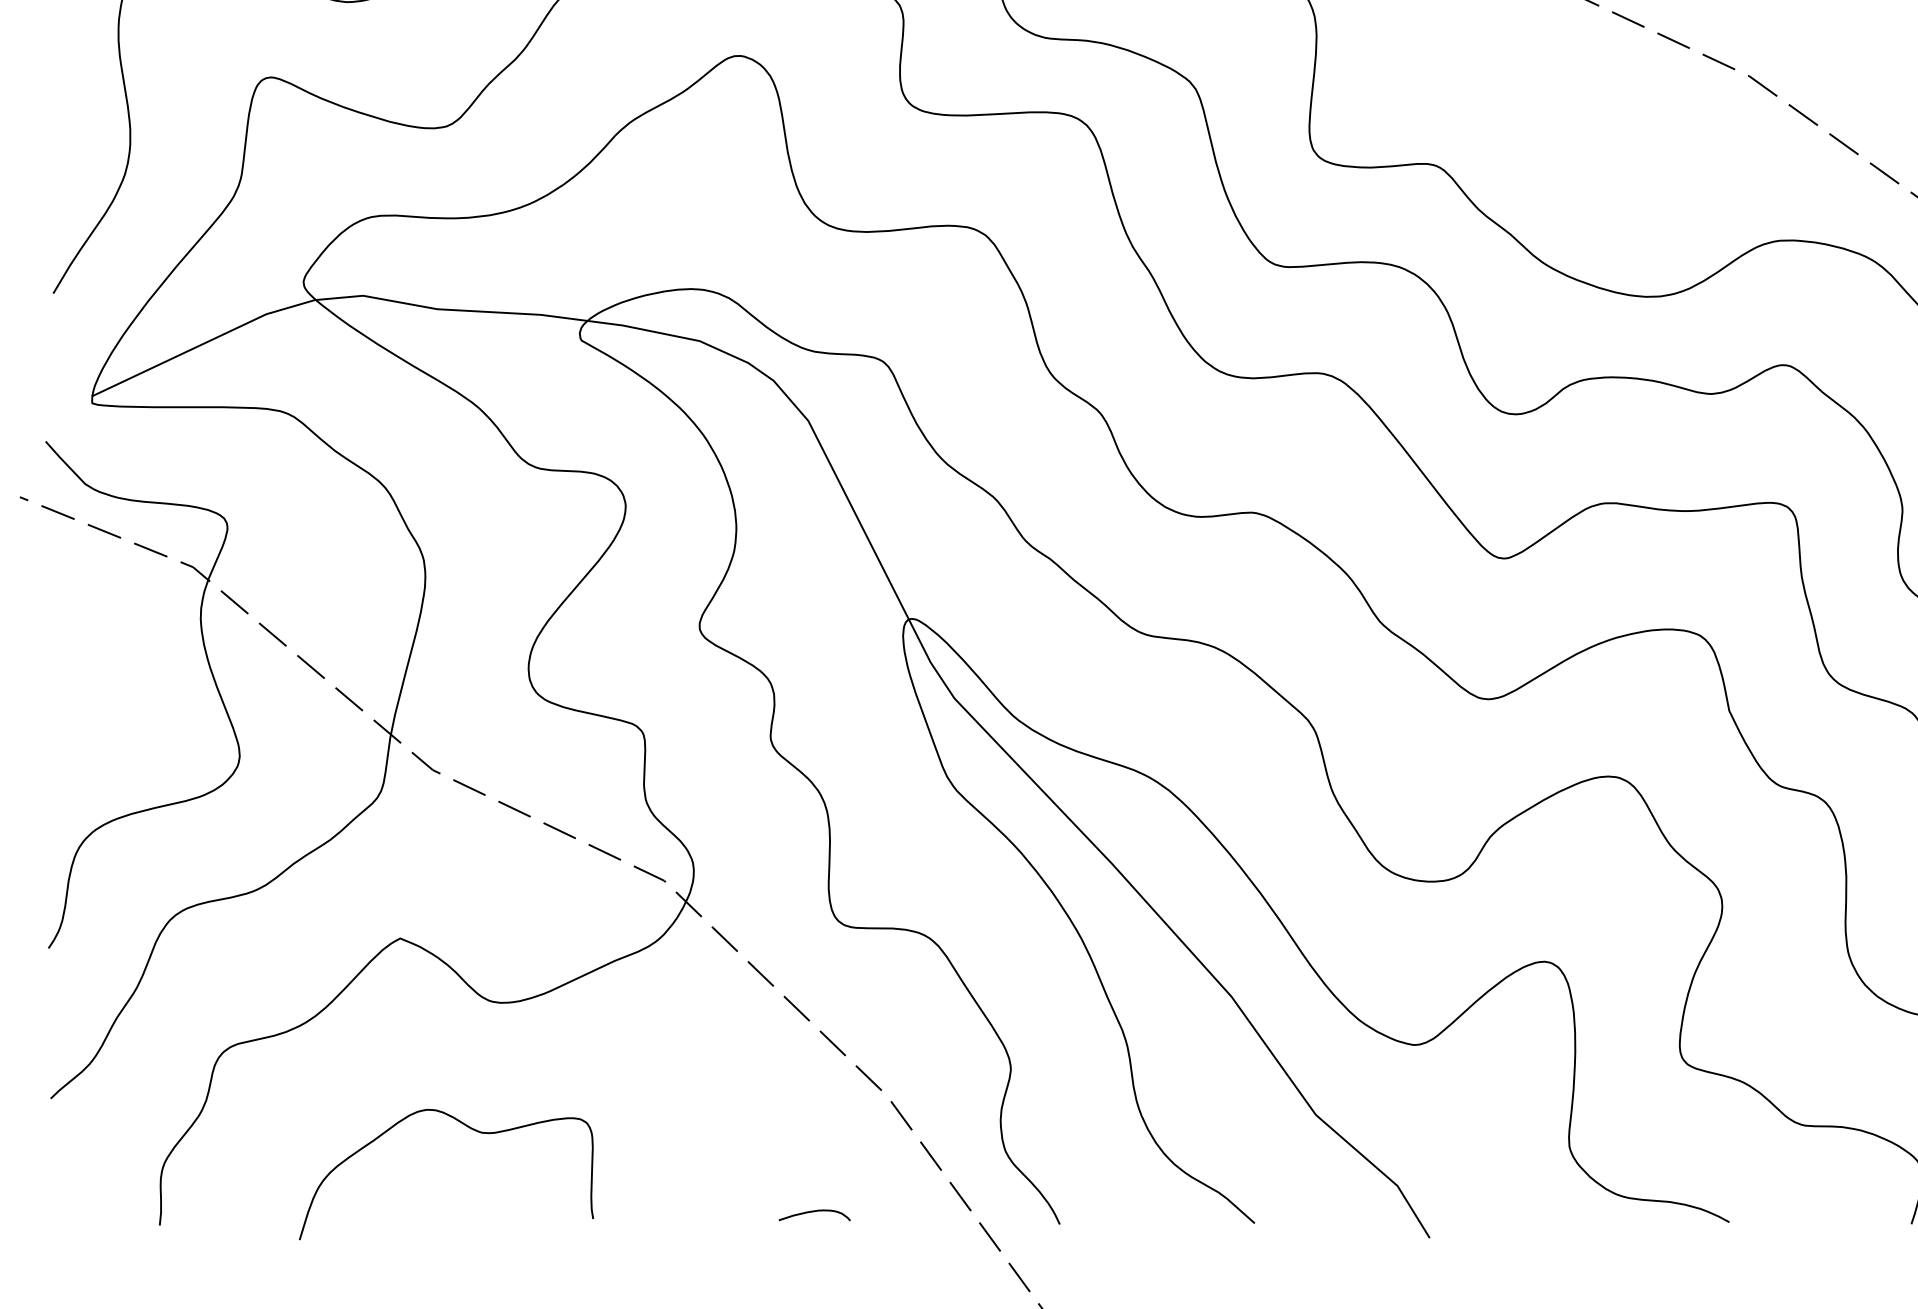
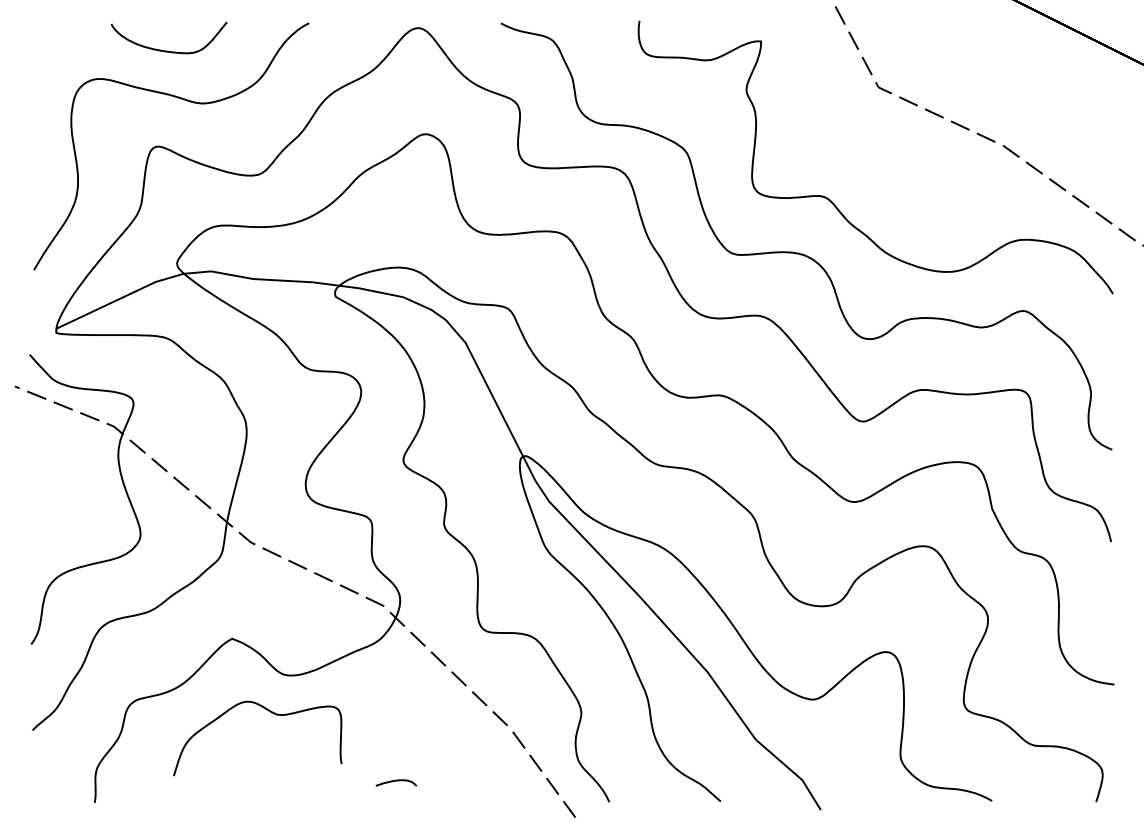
curve: (470, 1130) -> (271, 713), moved
curve: (815, 1212) -> (396, 781), moved

